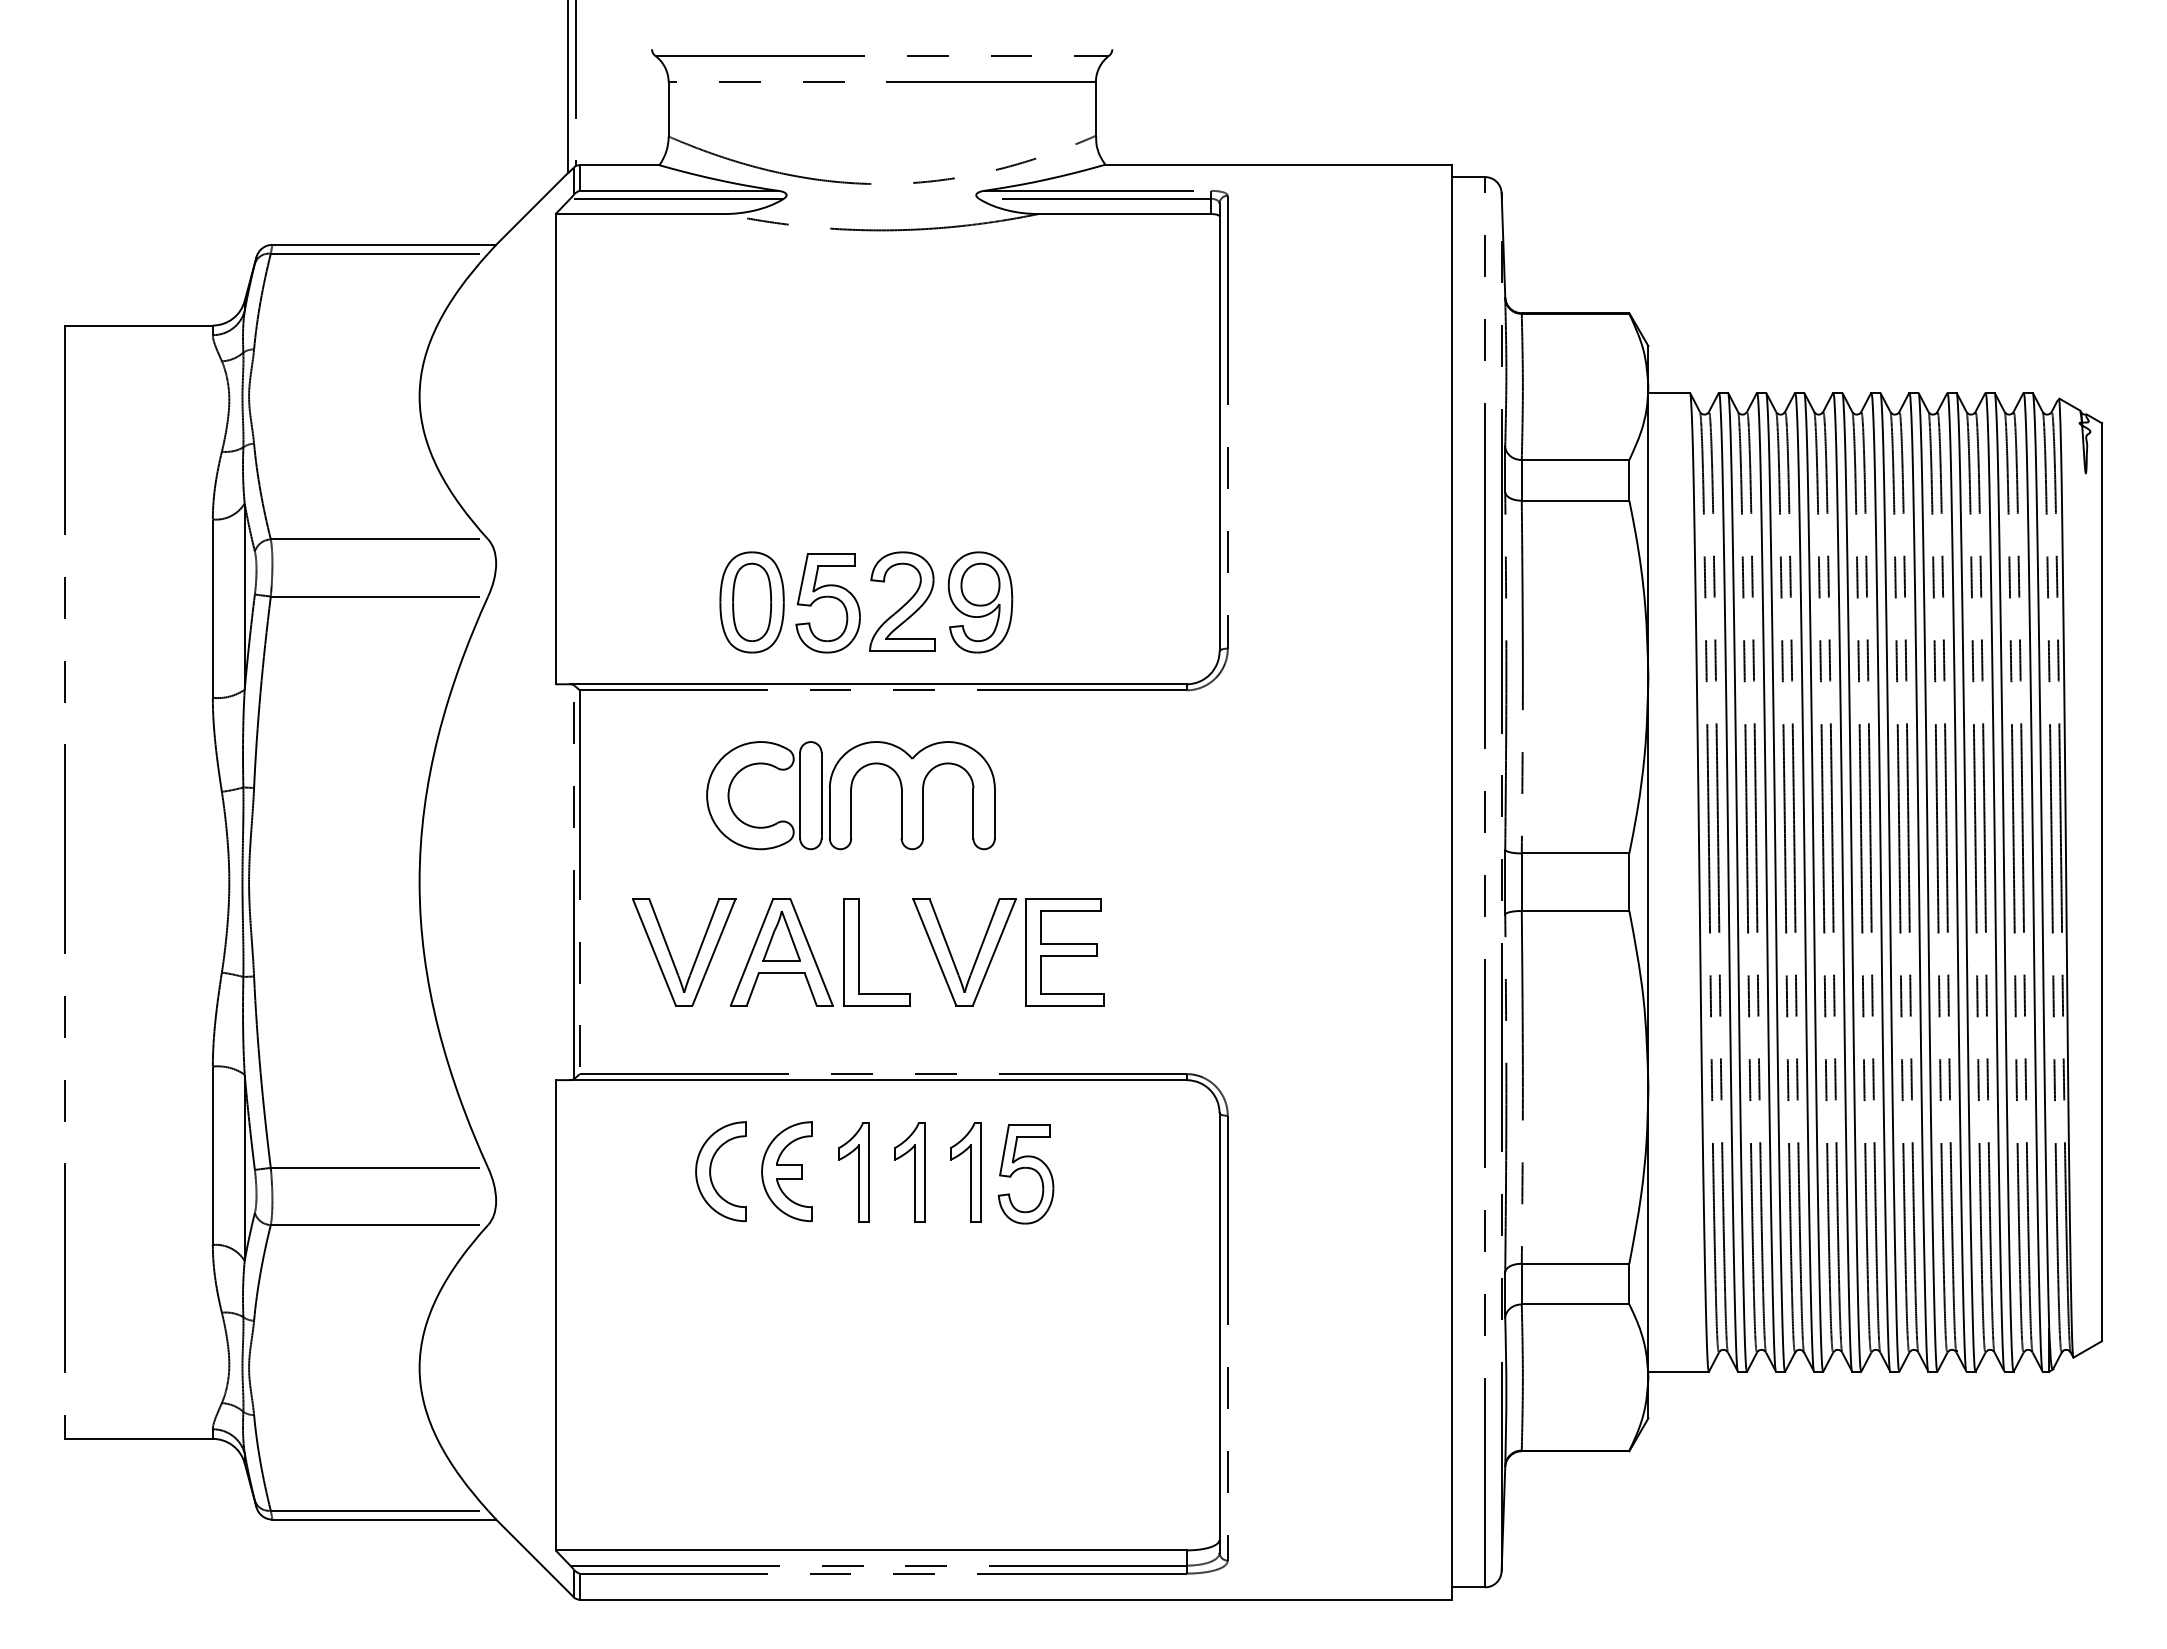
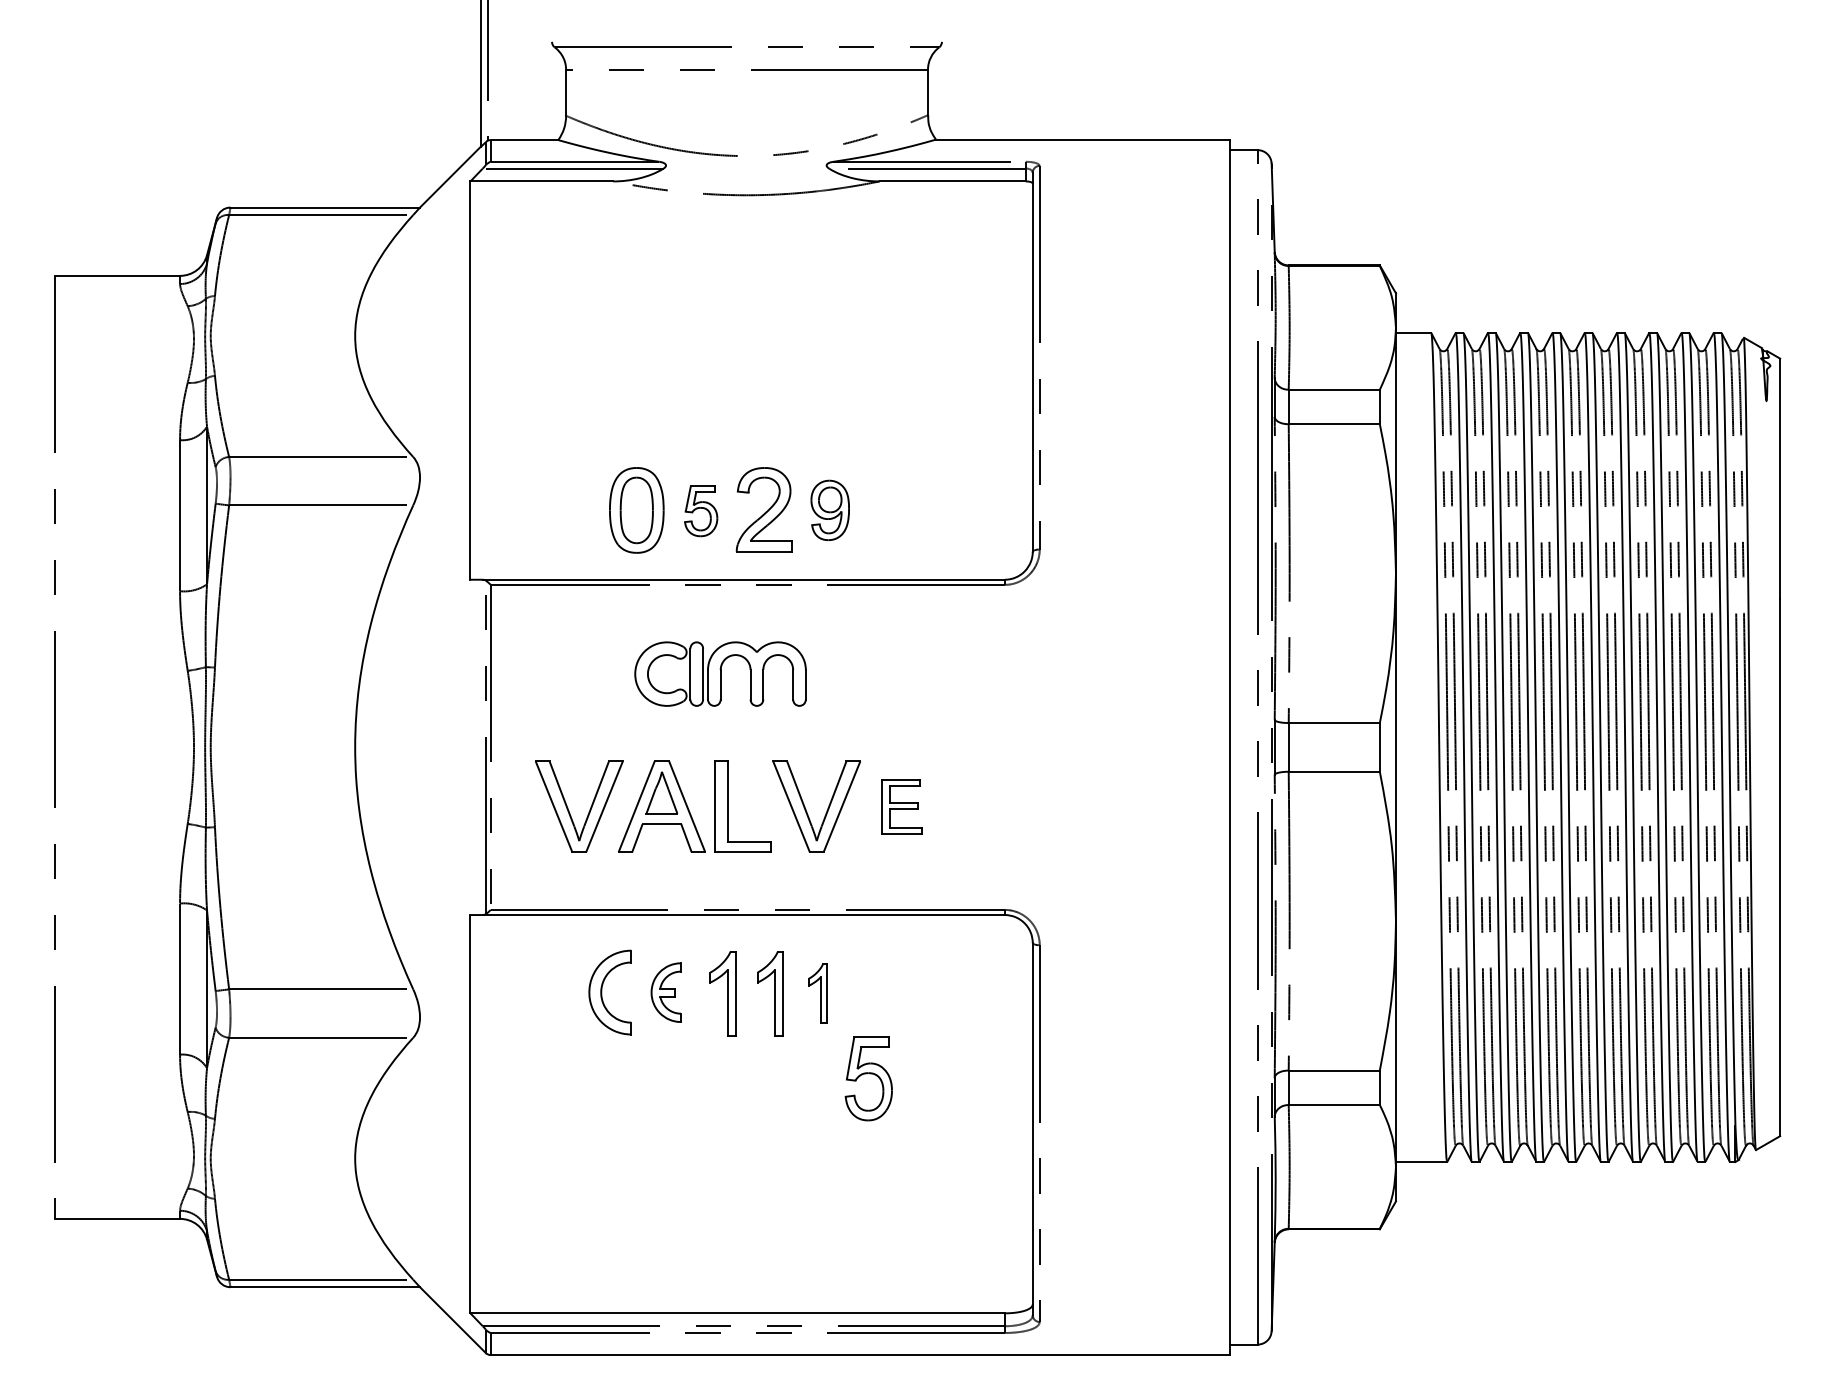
part: (980, 602) -> (830, 510), size x0.7
part: (827, 603) -> (700, 511), size x0.6
part: (850, 795) -> (720, 673), size x0.7
part: (1064, 952) -> (901, 806), size x0.6
part: (786, 1171) -> (665, 992), size x0.7
part: (965, 1172) -> (817, 993), size x0.7
part: (1025, 1174) -> (868, 1078), moved

